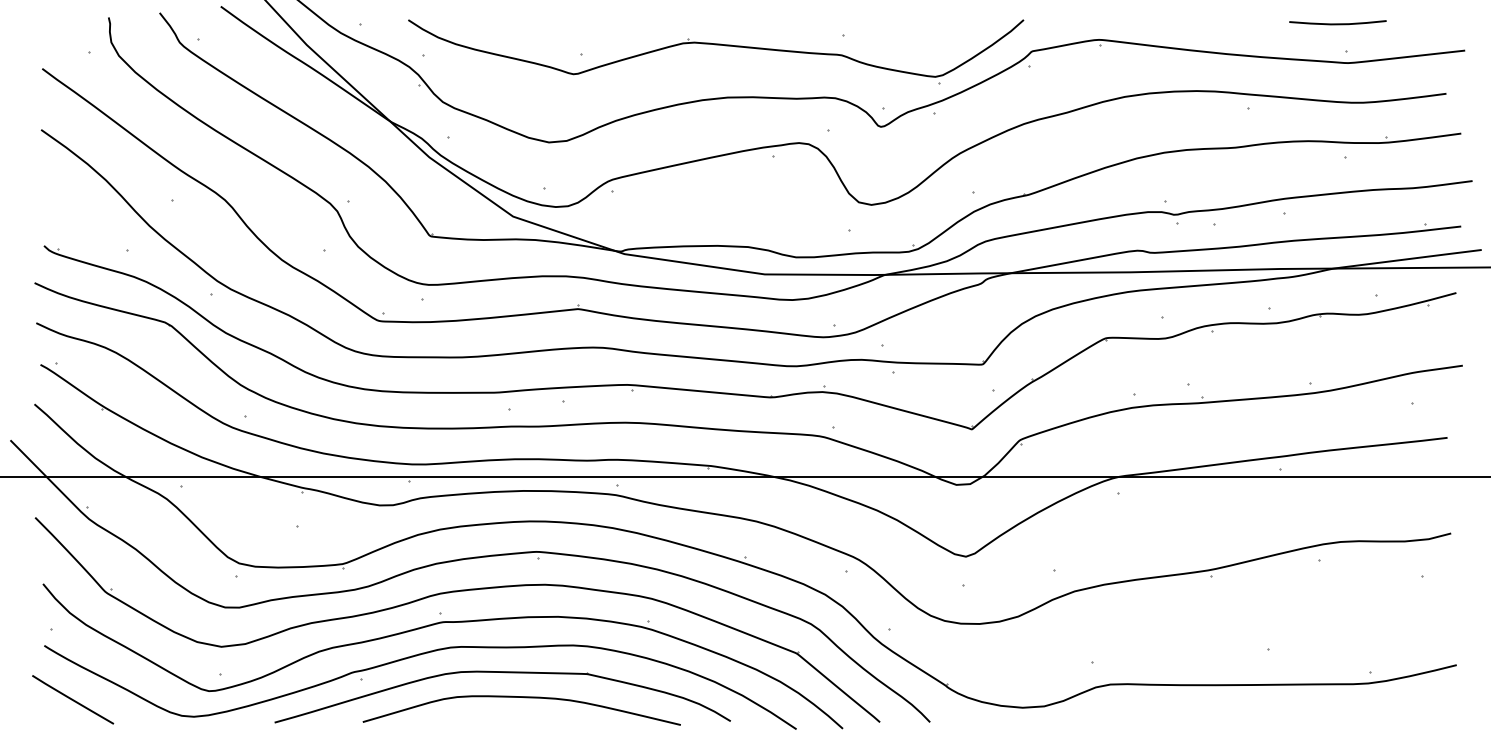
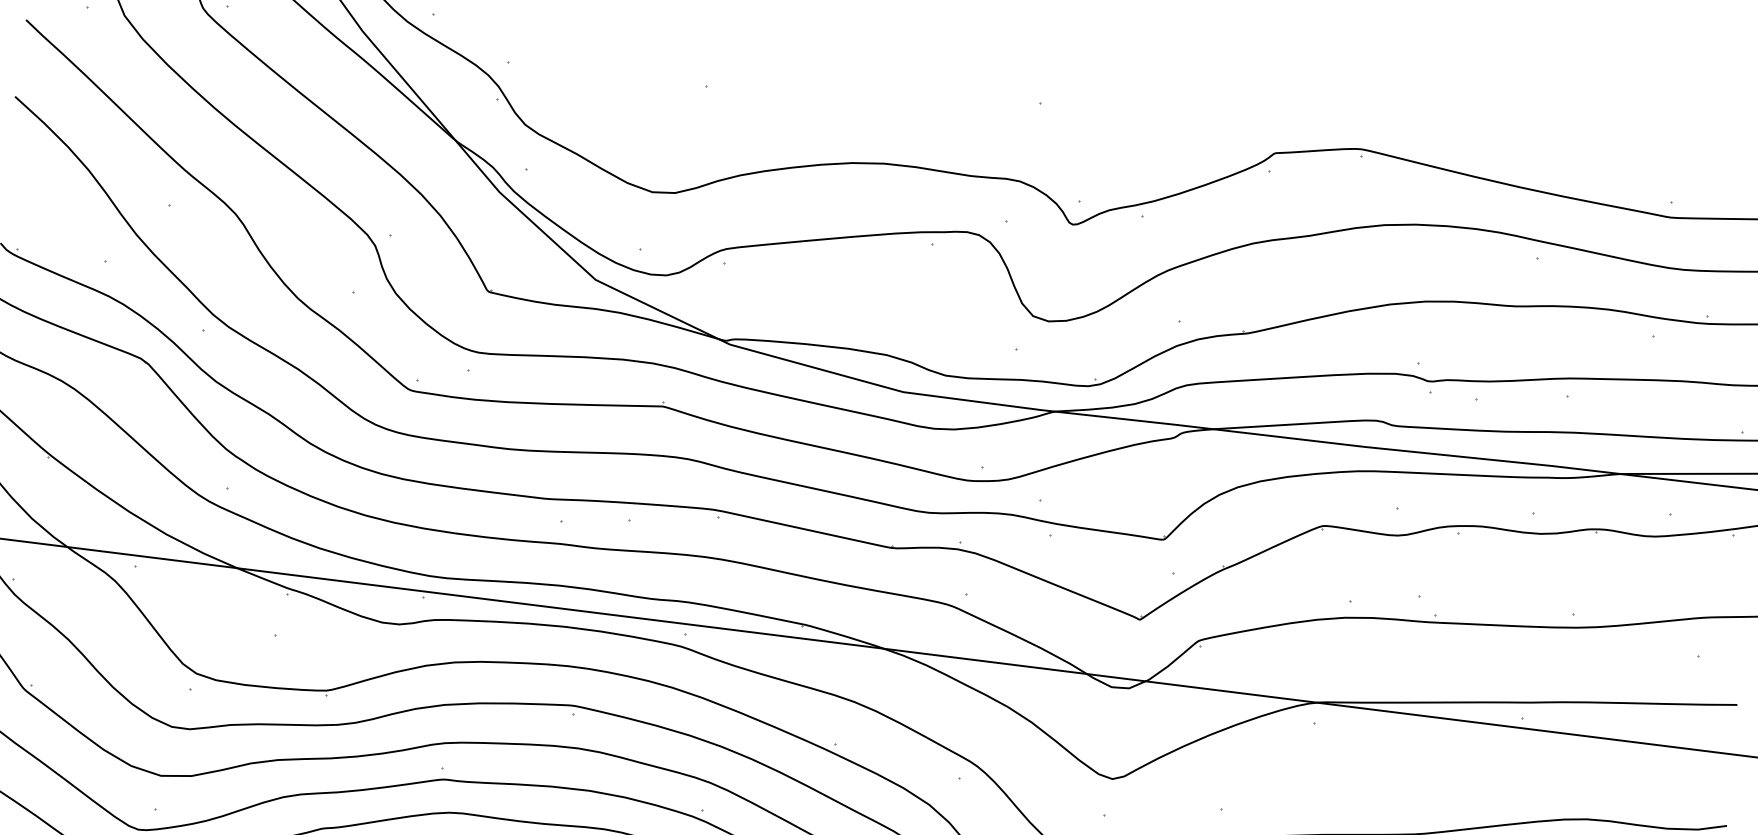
curve: (1337, 23) -> (1663, 166), removed
part: (716, 51) -> (877, 103), removed

